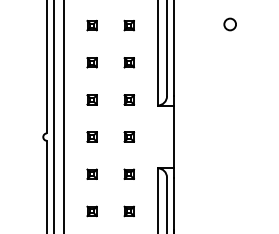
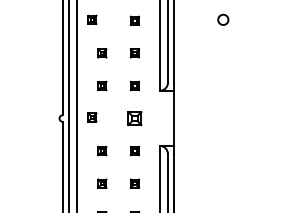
part: (92, 25) -> (92, 19), moved
part: (92, 137) -> (92, 117), moved
part: (128, 137) -> (134, 118), size x1.6

